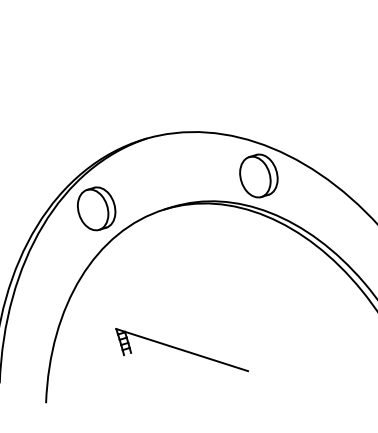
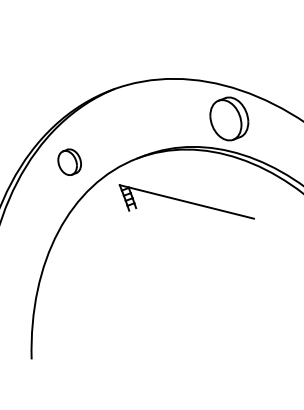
part: (96, 208) -> (69, 161), size x0.6
part: (181, 350) -> (186, 202), moved

